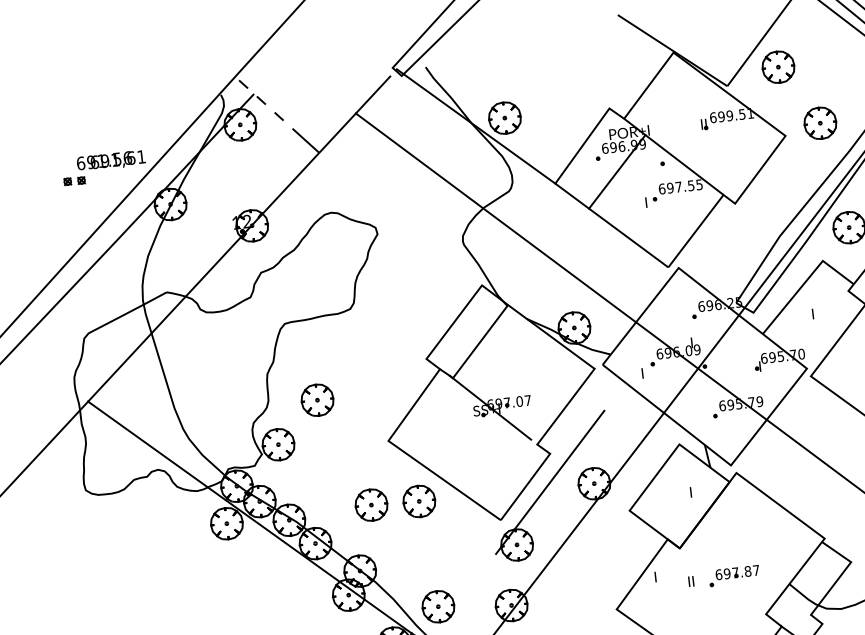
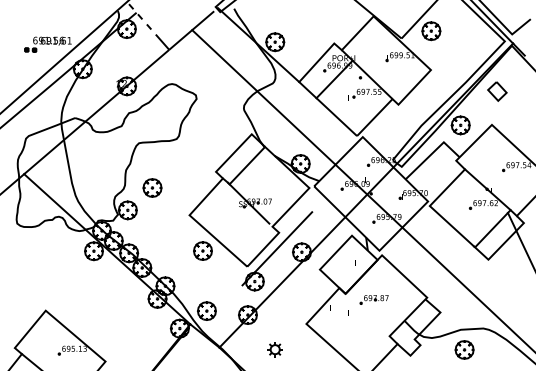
part: (820, 123) -> (451, 65), removed
part: (370, 504) -> (175, 249), removed
part: (732, 575) -> (373, 299), moved

